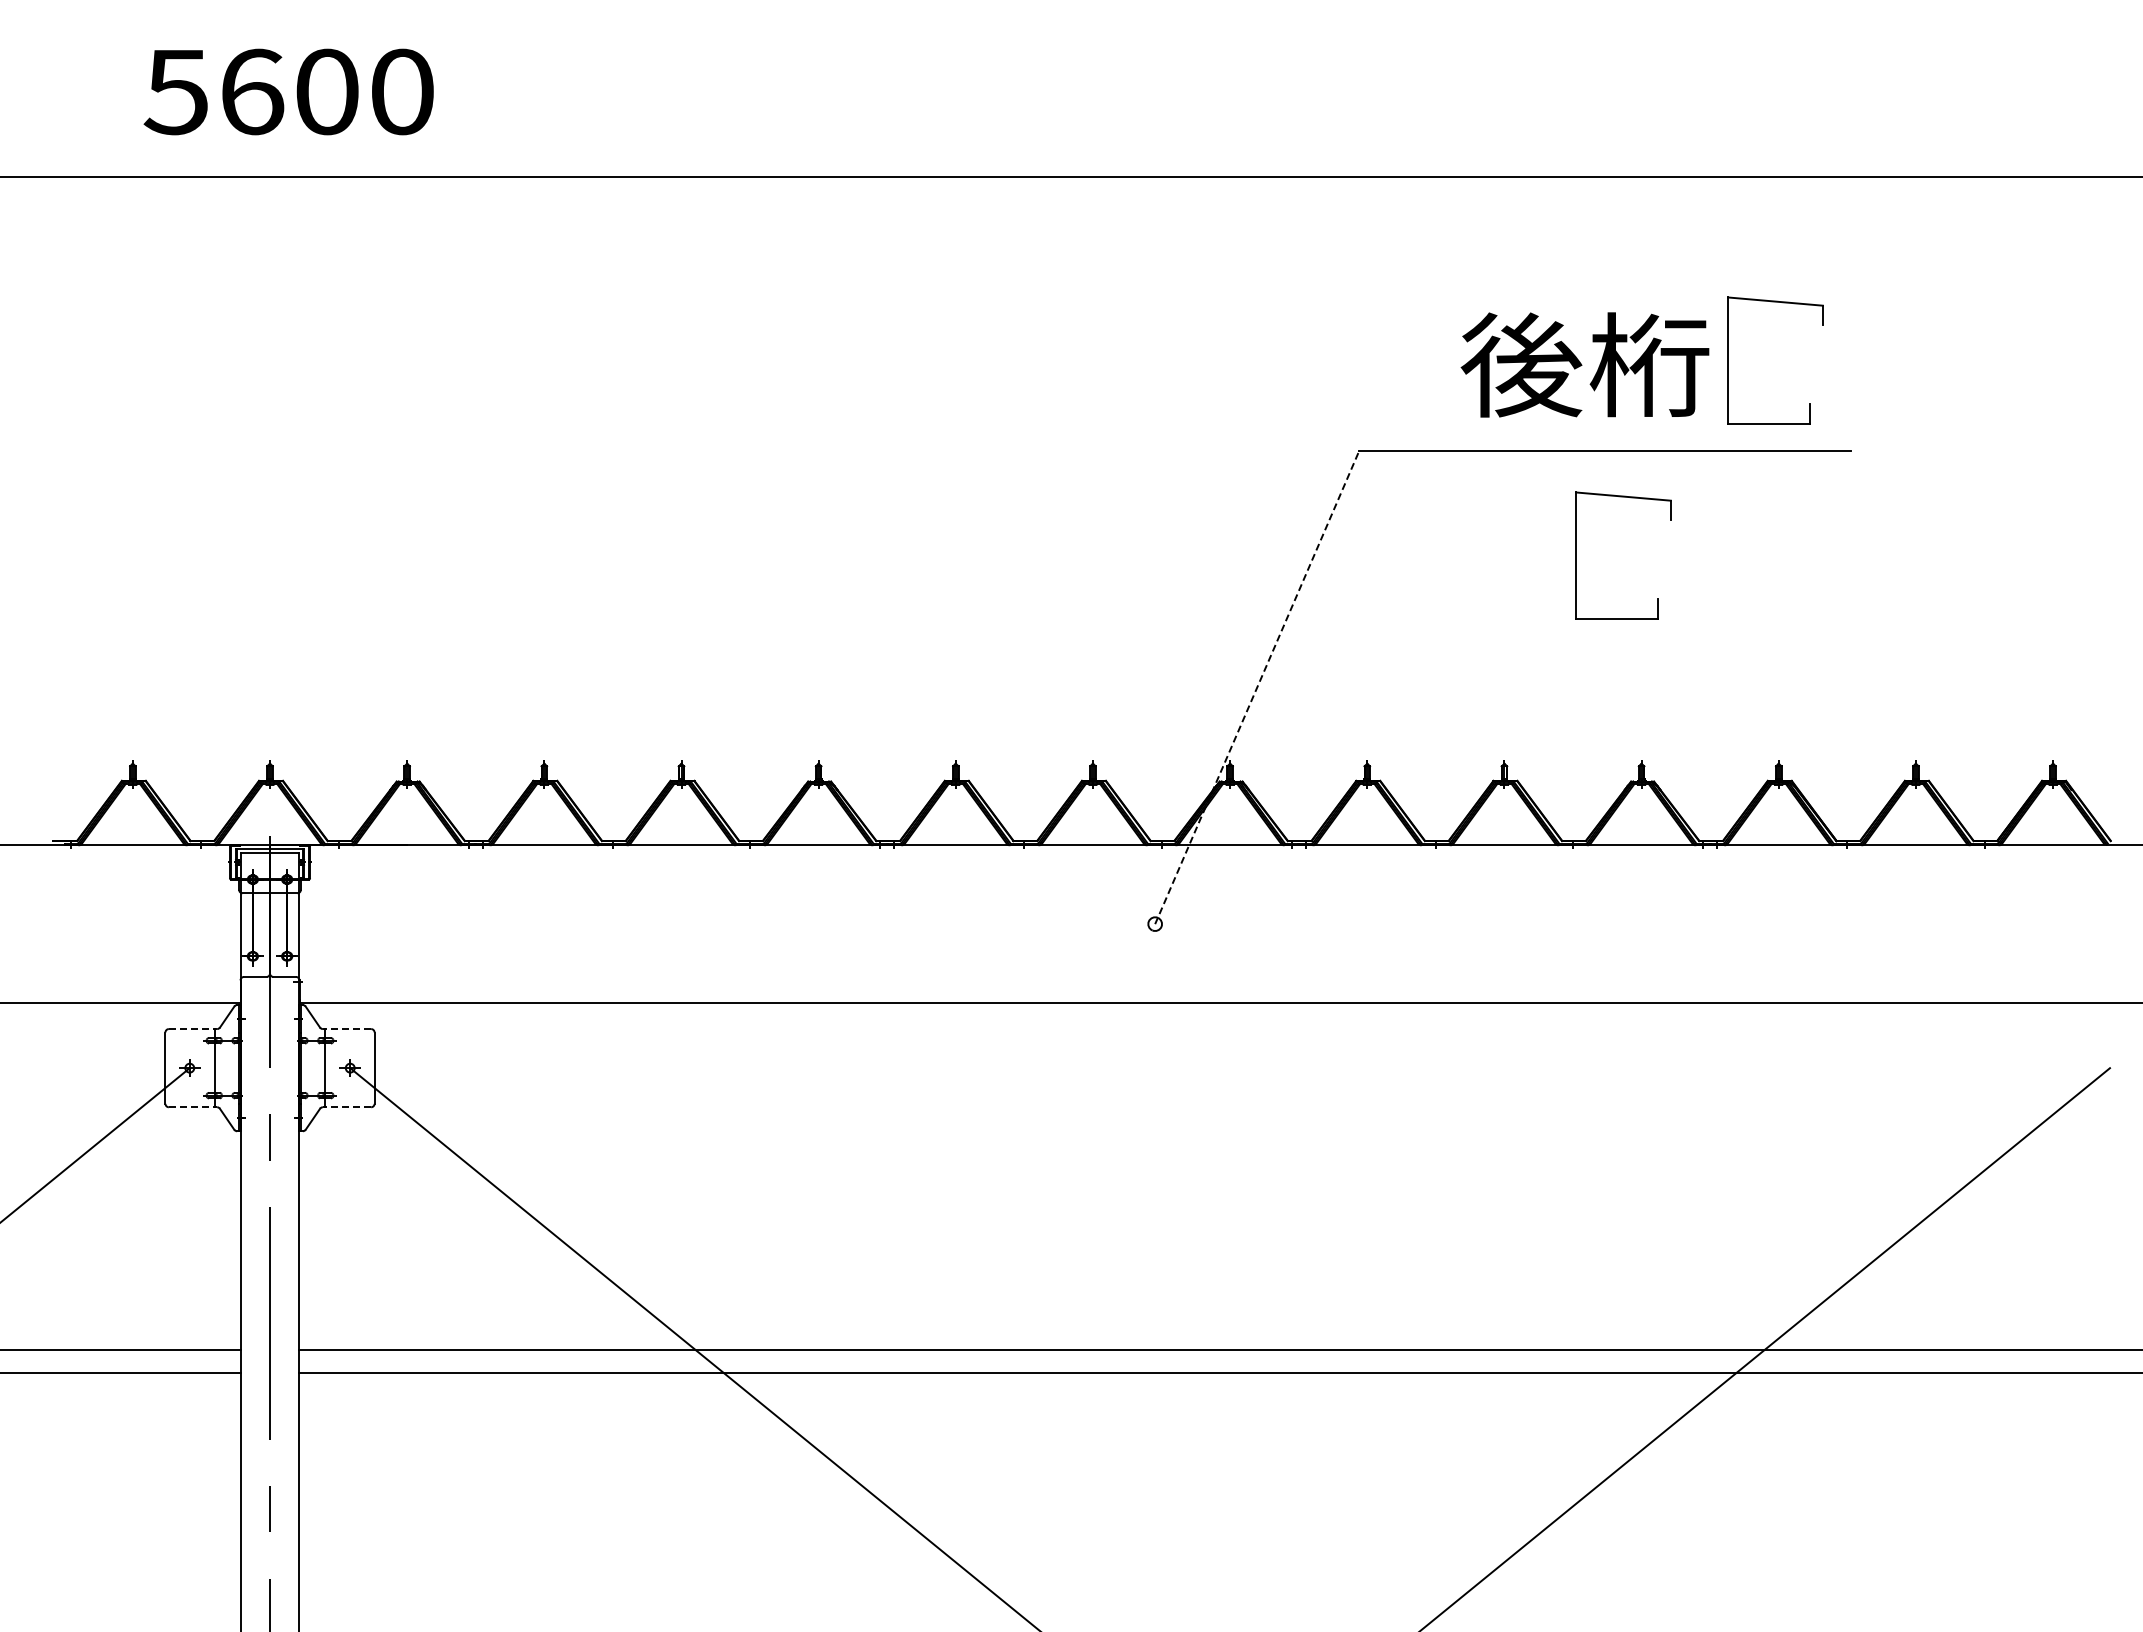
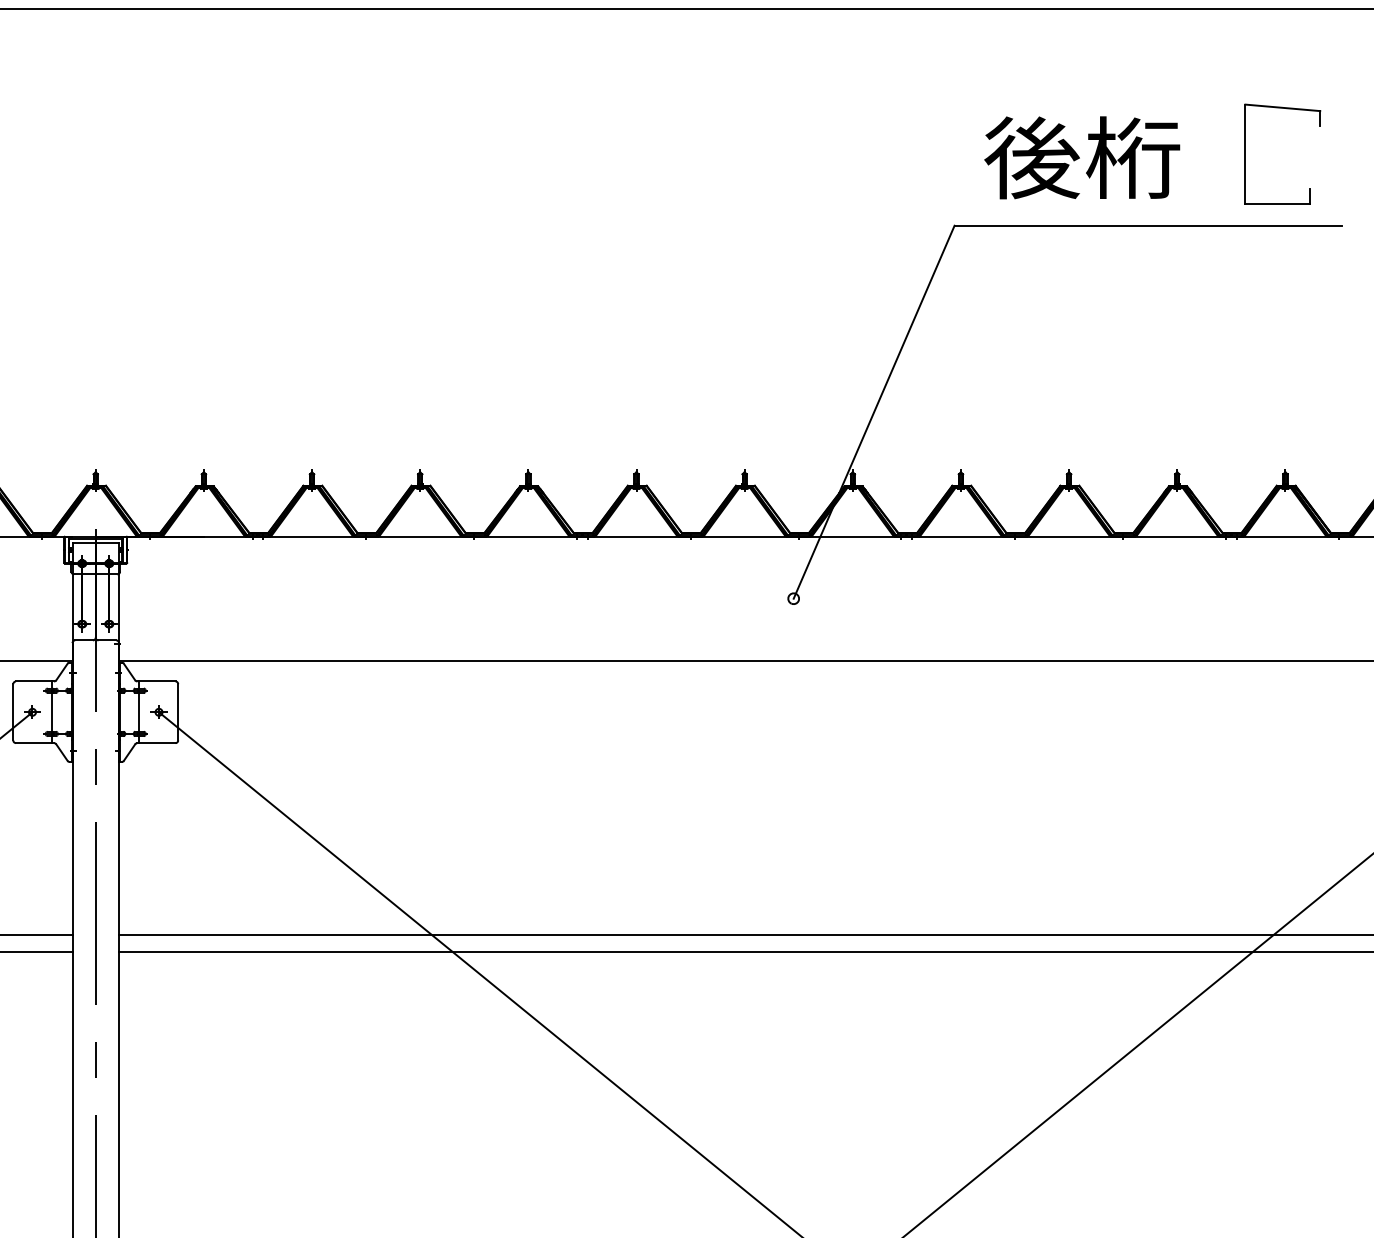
text: (1584, 364) -> (1081, 157), moved
part: (1576, 555) -> (1125, 308), removed
line: (1257, 687) -> (874, 412), dashed -> solid
line: (193, 1029) -> (35, 681), dashed -> solid
line: (346, 1029) -> (156, 681), dashed -> solid
line: (193, 1107) -> (35, 743), dashed -> solid
line: (346, 1107) -> (156, 743), dashed -> solid

